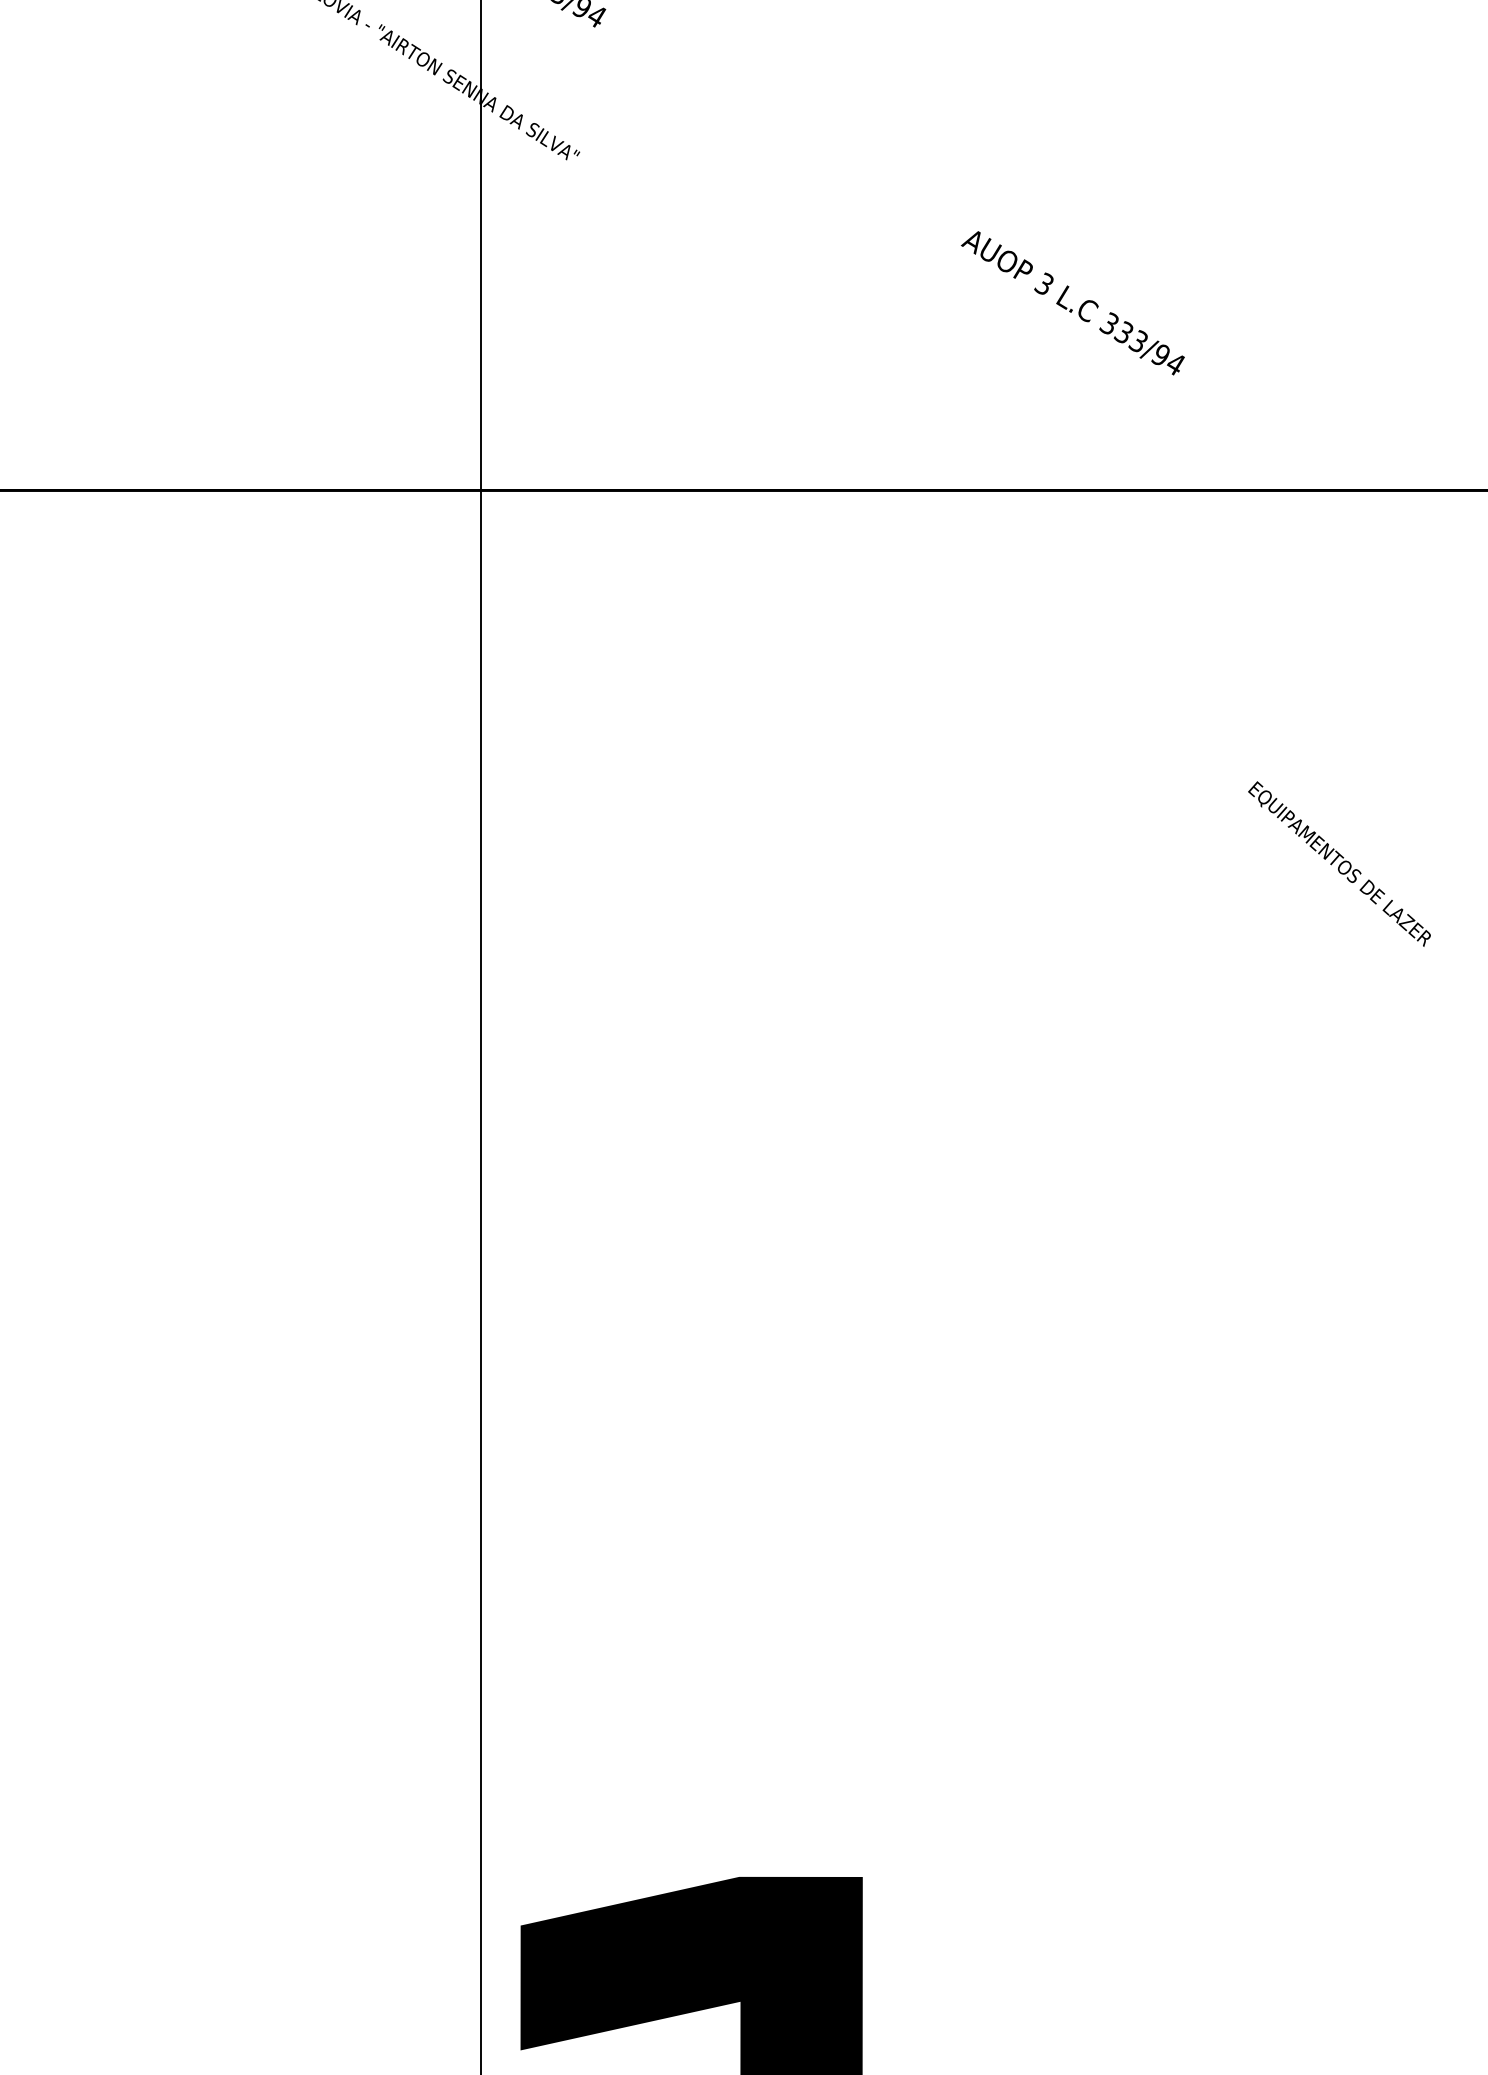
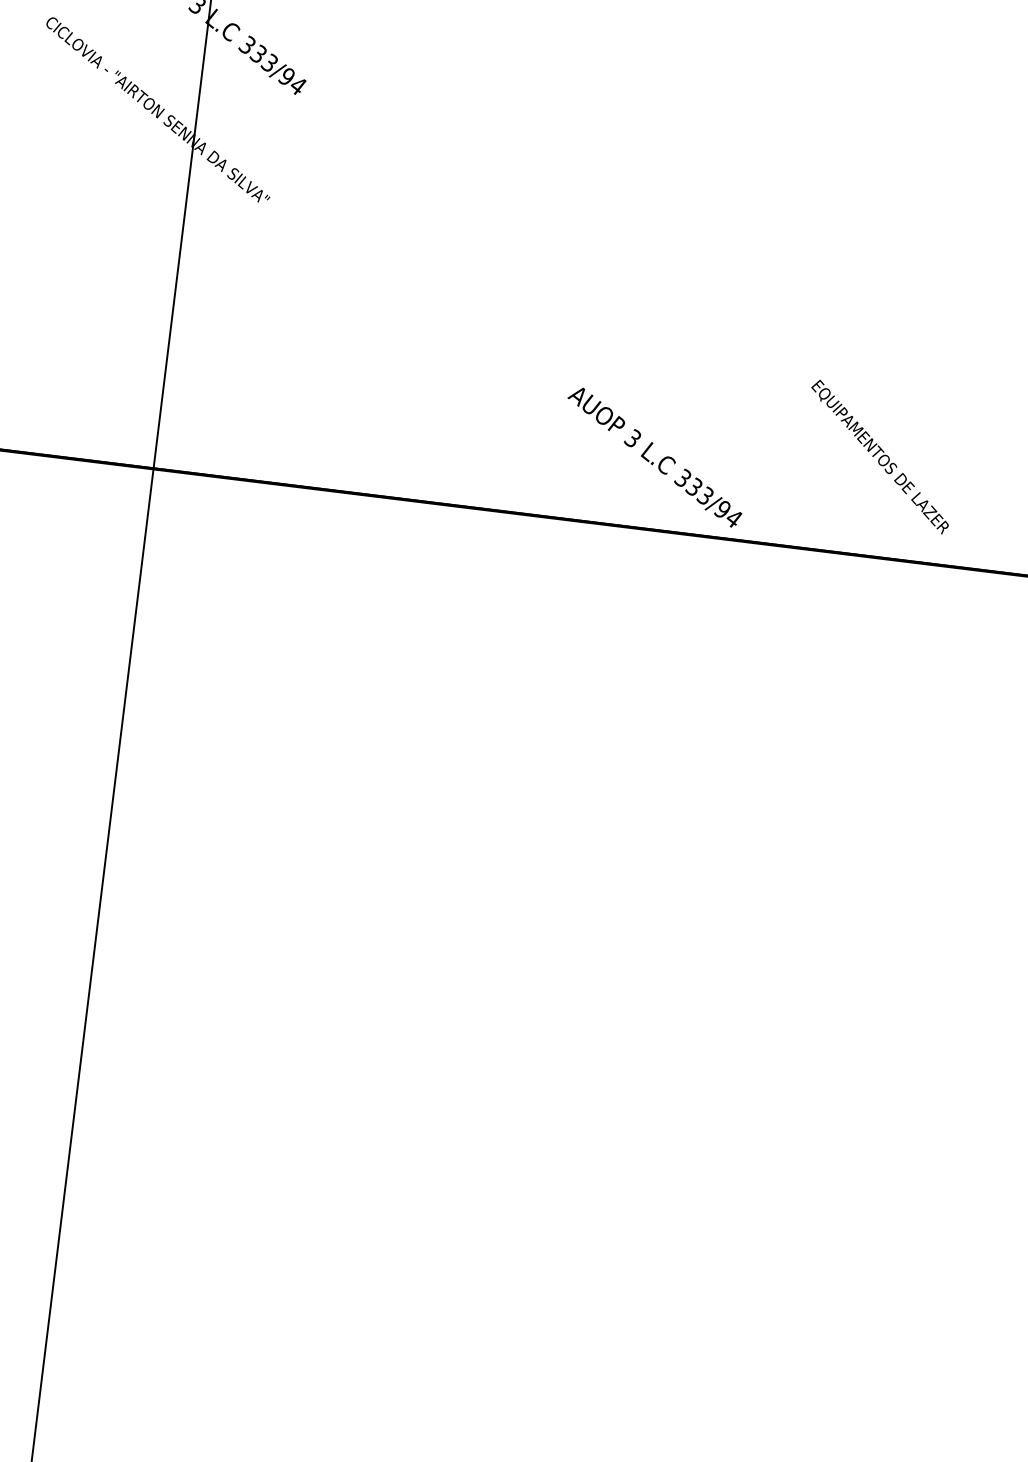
text: (1072, 303) -> (654, 457), moved
text: (1339, 863) -> (880, 456), moved

